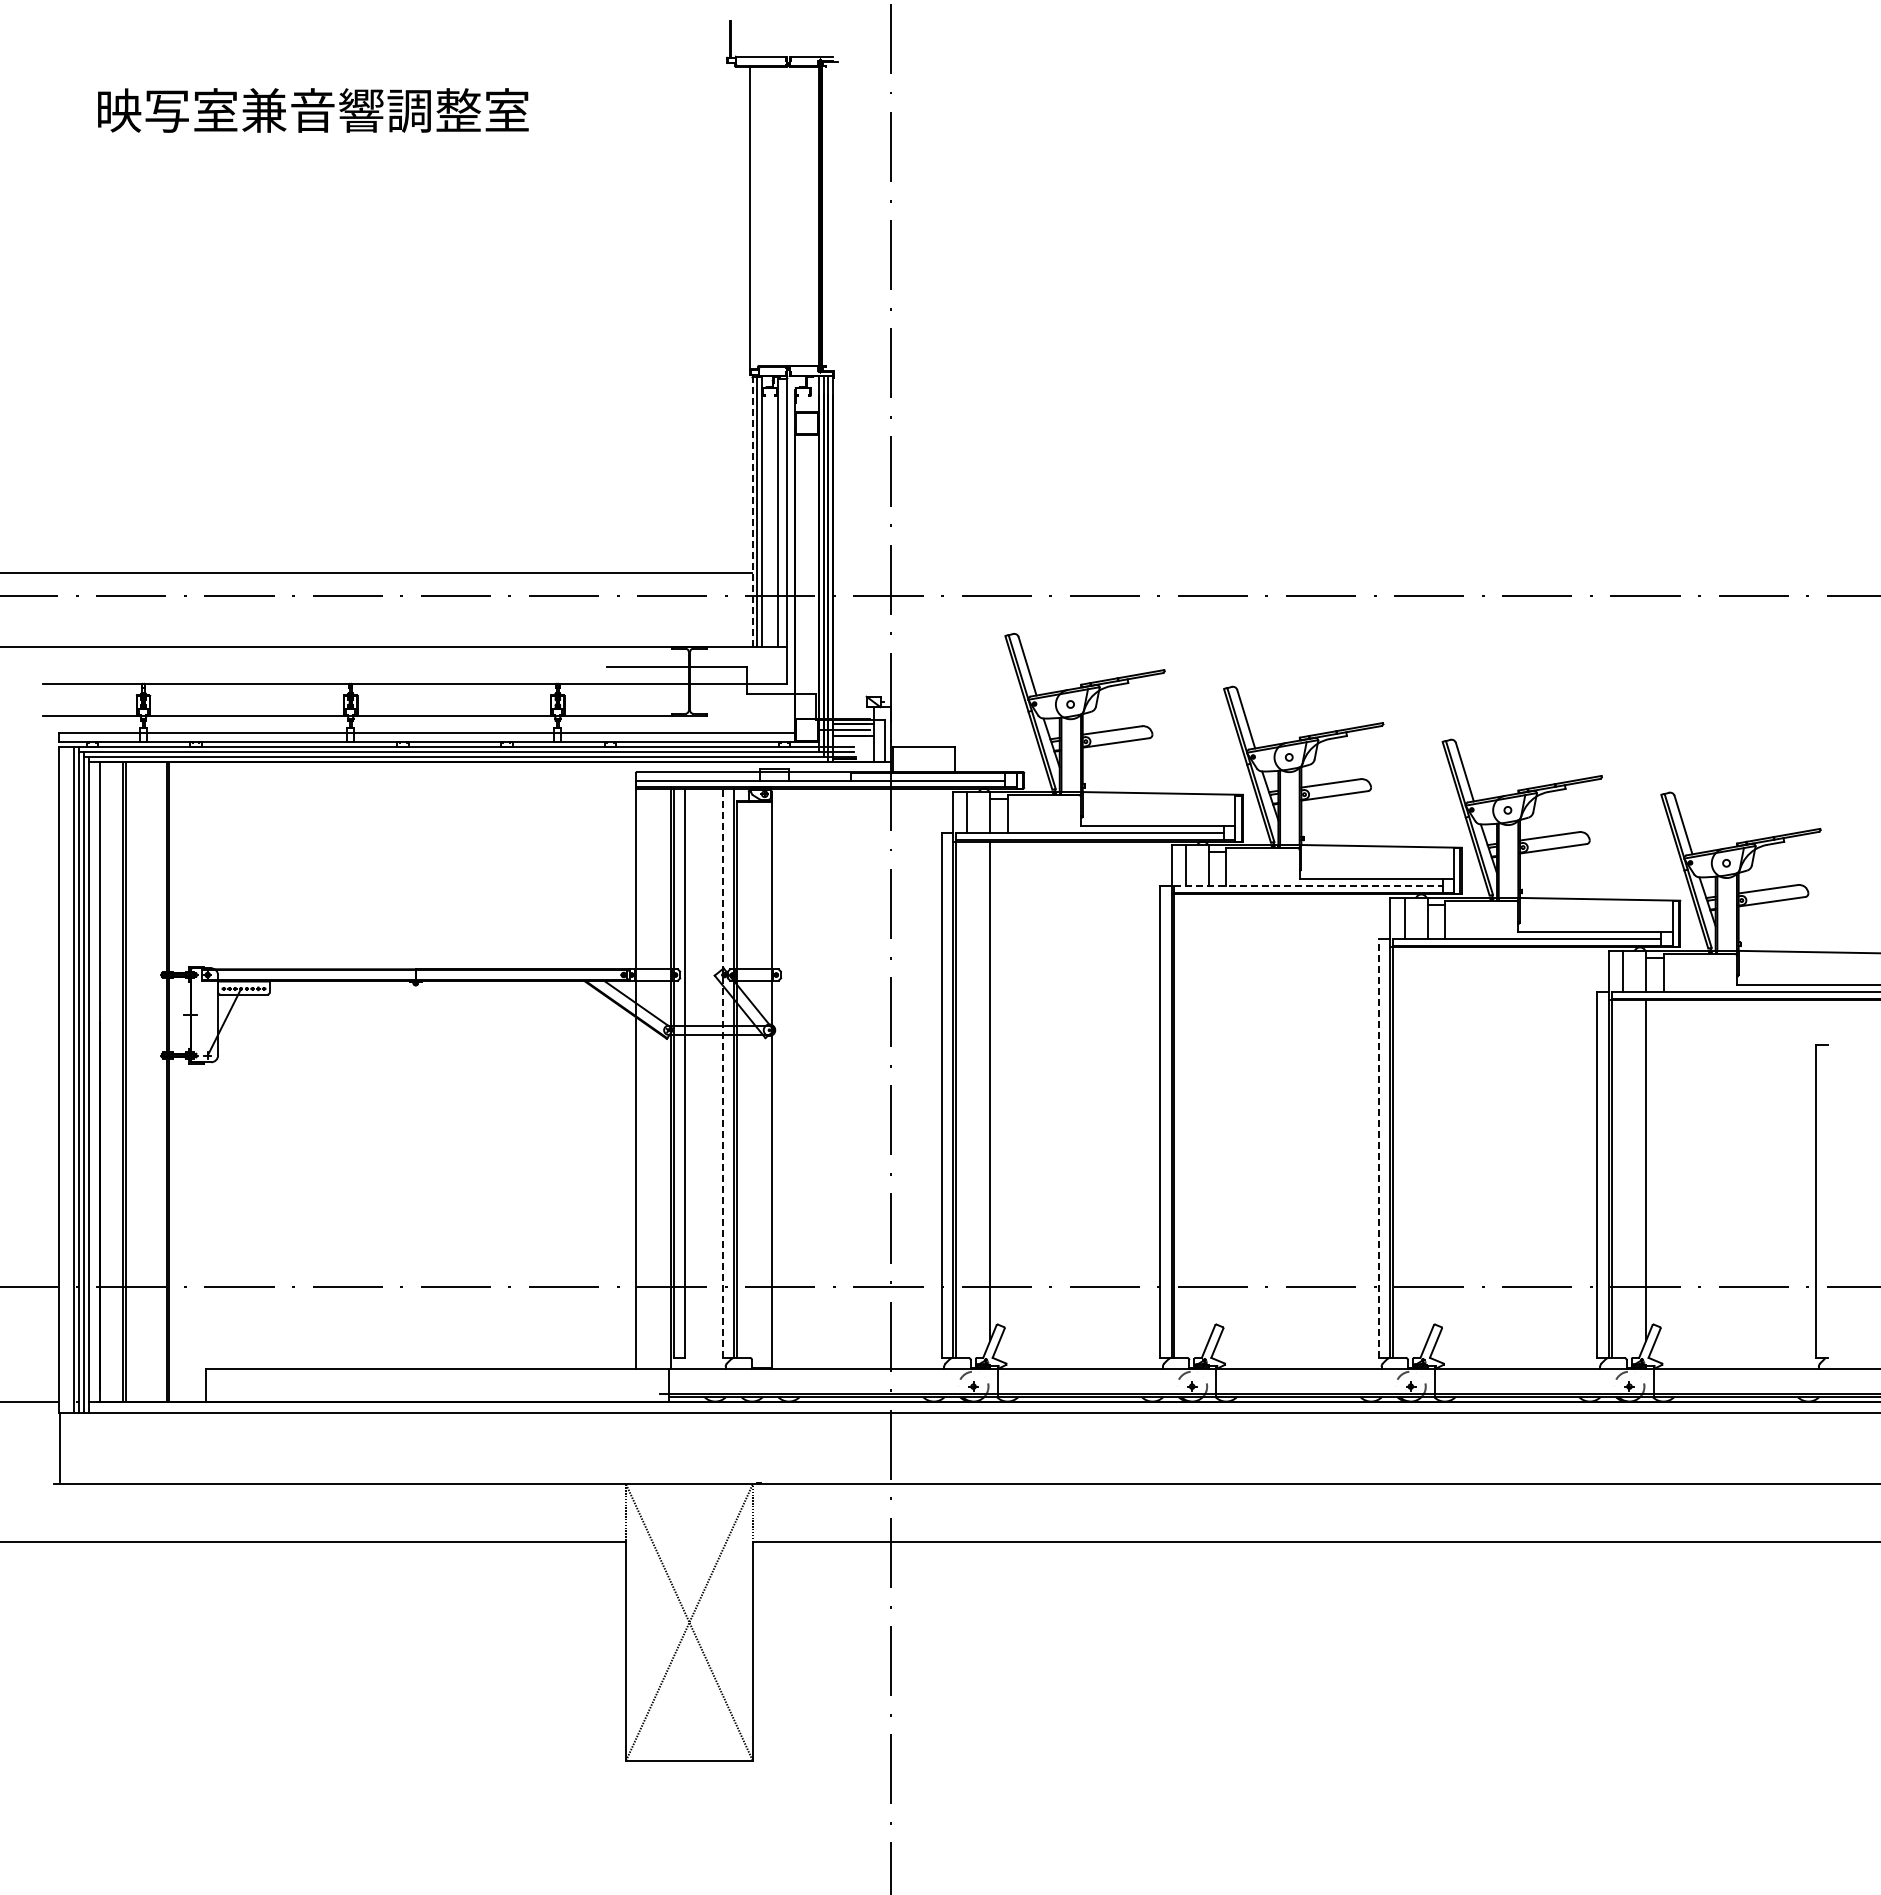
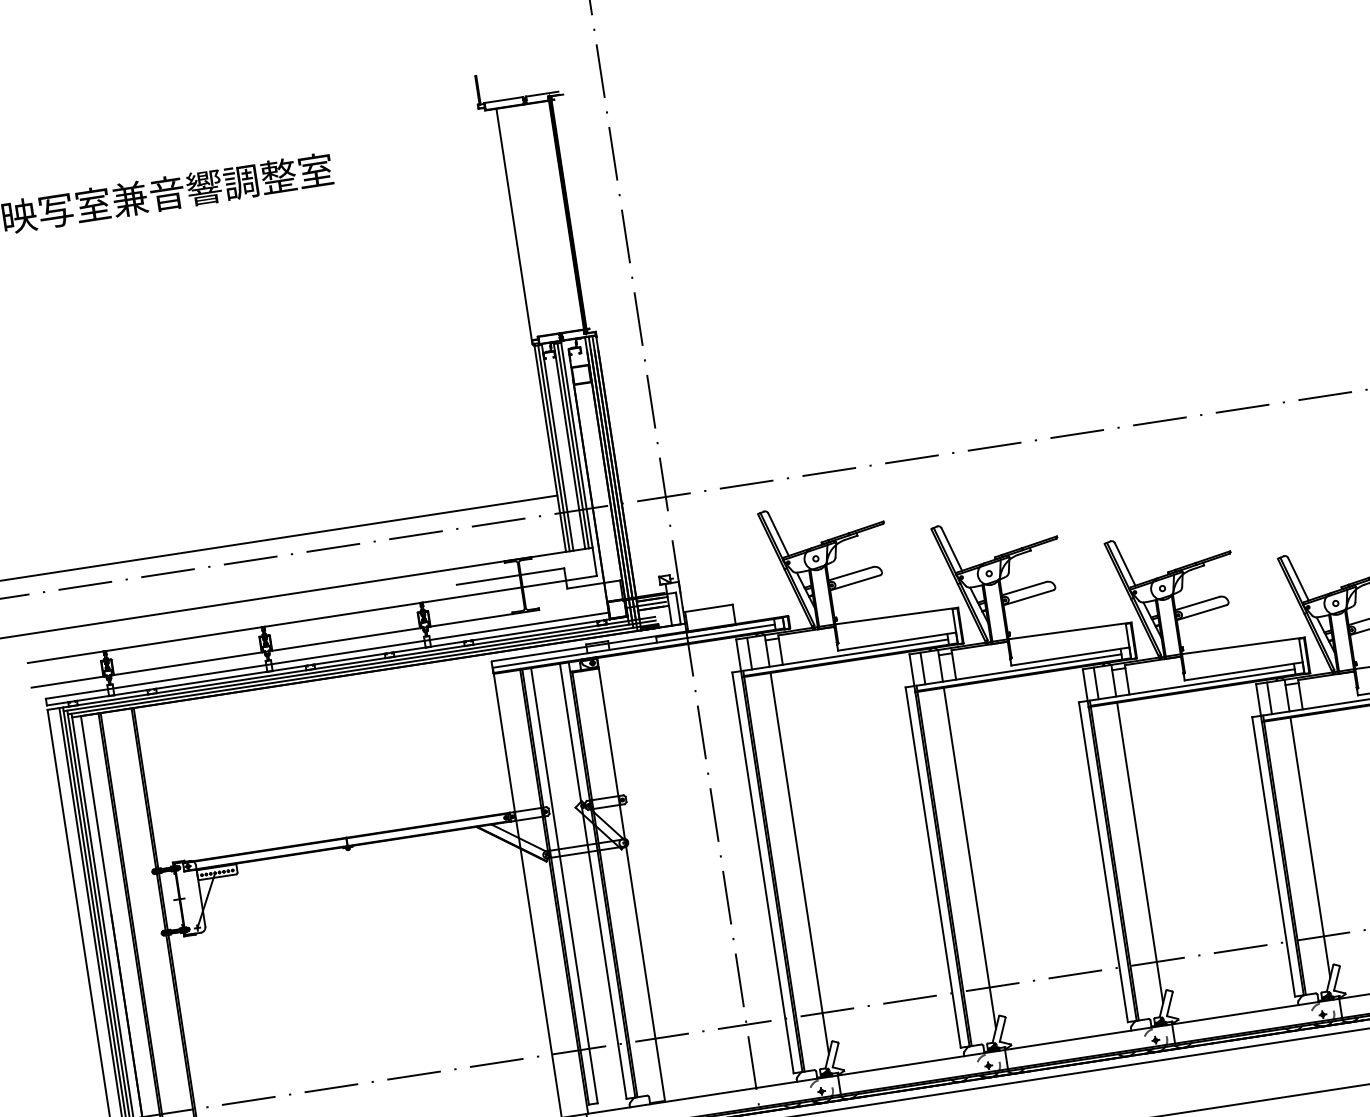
line: (752, 512) -> (550, 449), dashed -> solid
line: (782, 512) -> (573, 445), added
line: (1309, 886) -> (1019, 669), dashed -> solid
line: (722, 1073) -> (592, 881), dashed -> solid
line: (1208, 1117) -> (969, 858), added
line: (1427, 1143) -> (1140, 852), added
line: (1378, 1148) -> (1103, 862), dashed -> solid

